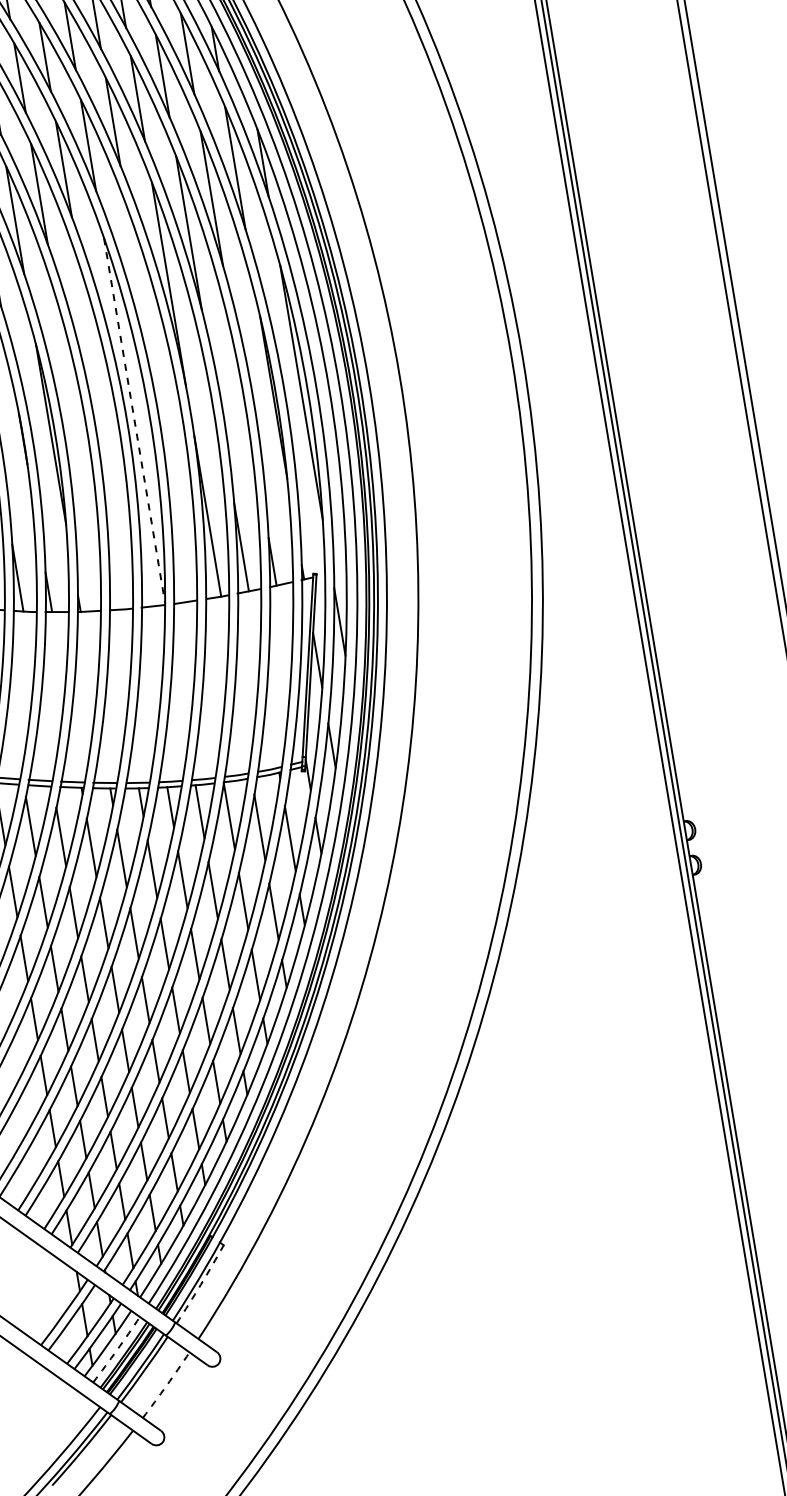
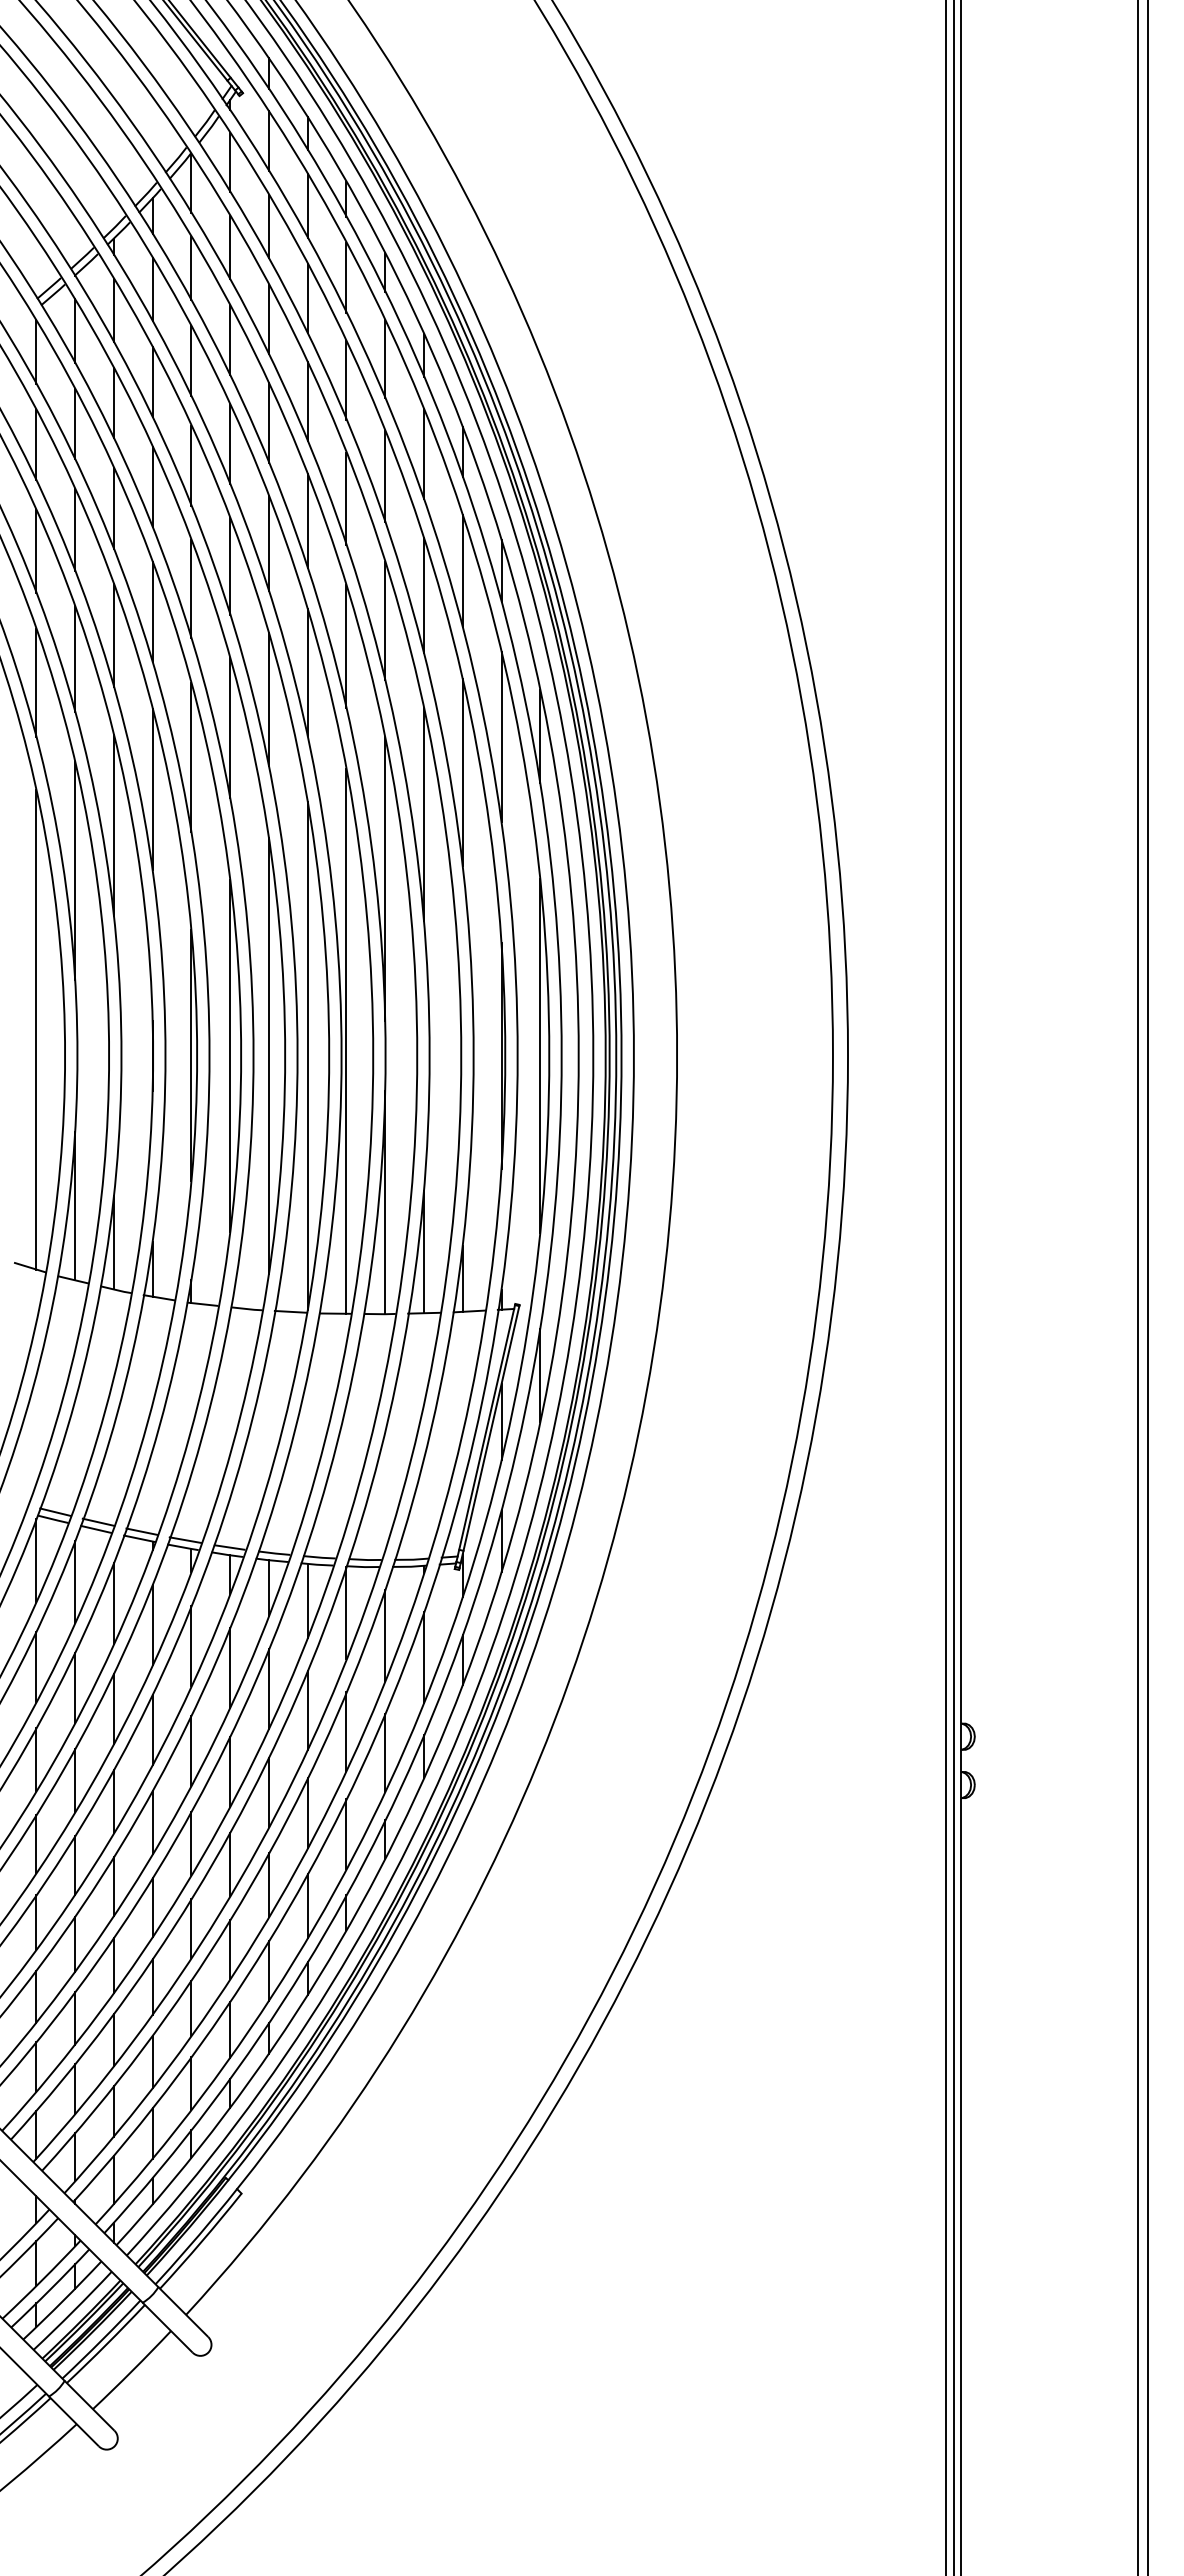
line: (160, 404) -> (346, 1040), added
line: (134, 421) -> (307, 1056), dashed -> solid
line: (106, 424) -> (268, 1055), added
line: (79, 429) -> (230, 1055), added
arc: (200, 1284) -> (201, 2241), dashed -> solid
arc: (117, 1350) -> (73, 2311), dashed -> solid
arc: (166, 1385) -> (132, 2370), dashed -> solid

